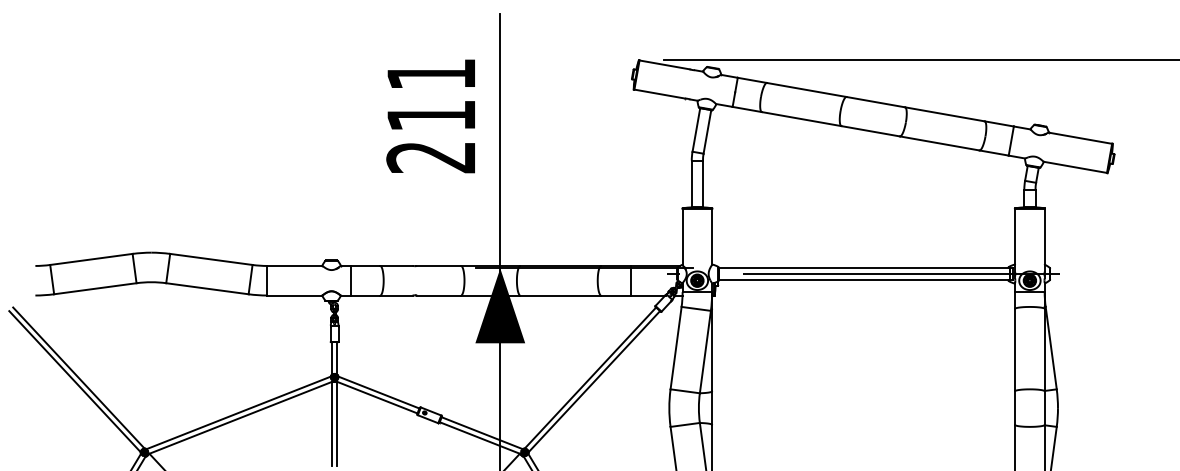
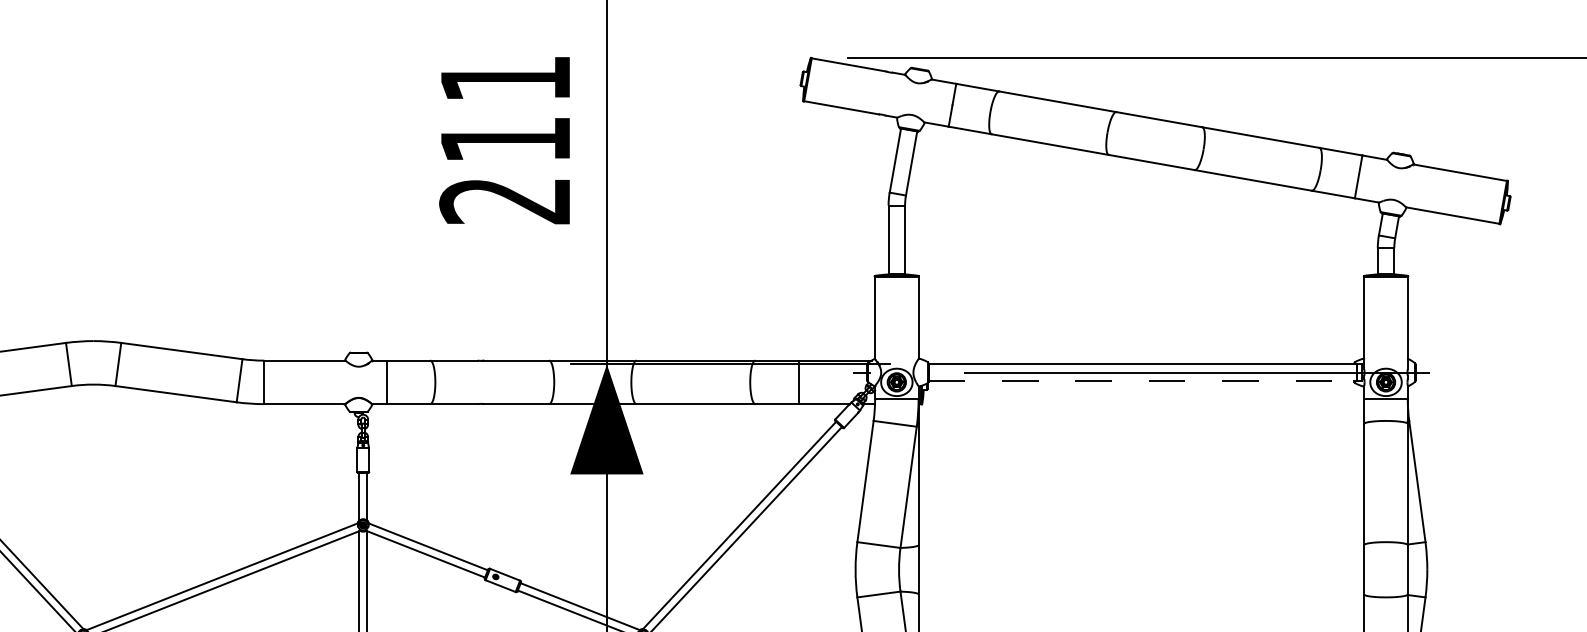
line: (864, 279) -> (1142, 380), solid -> dashed

